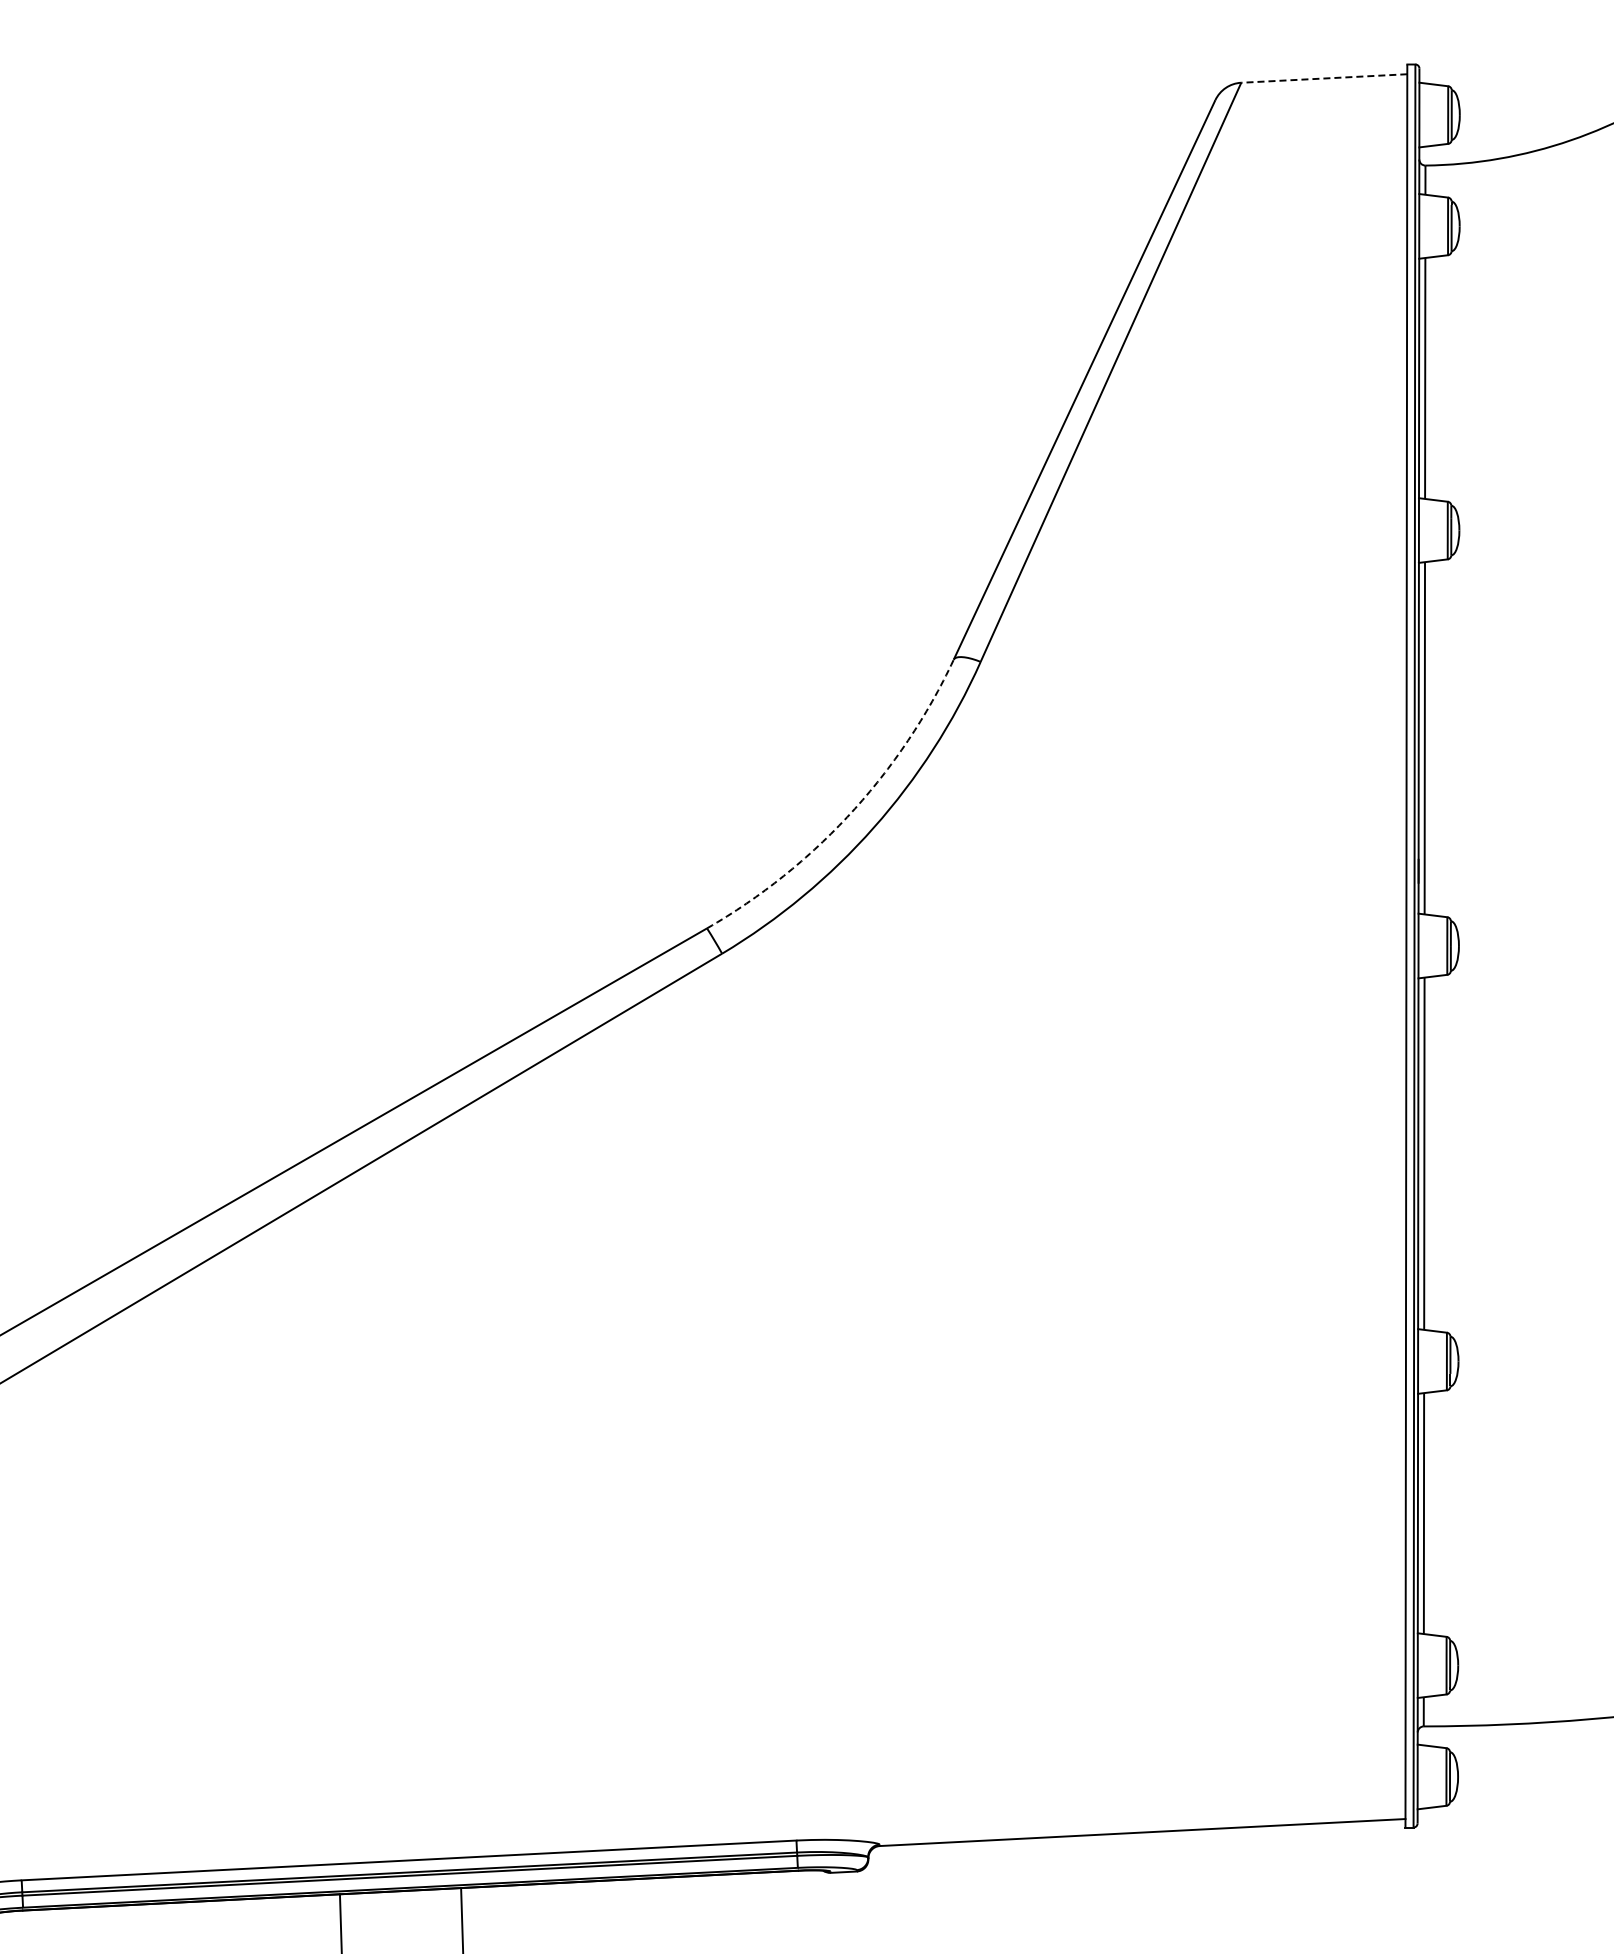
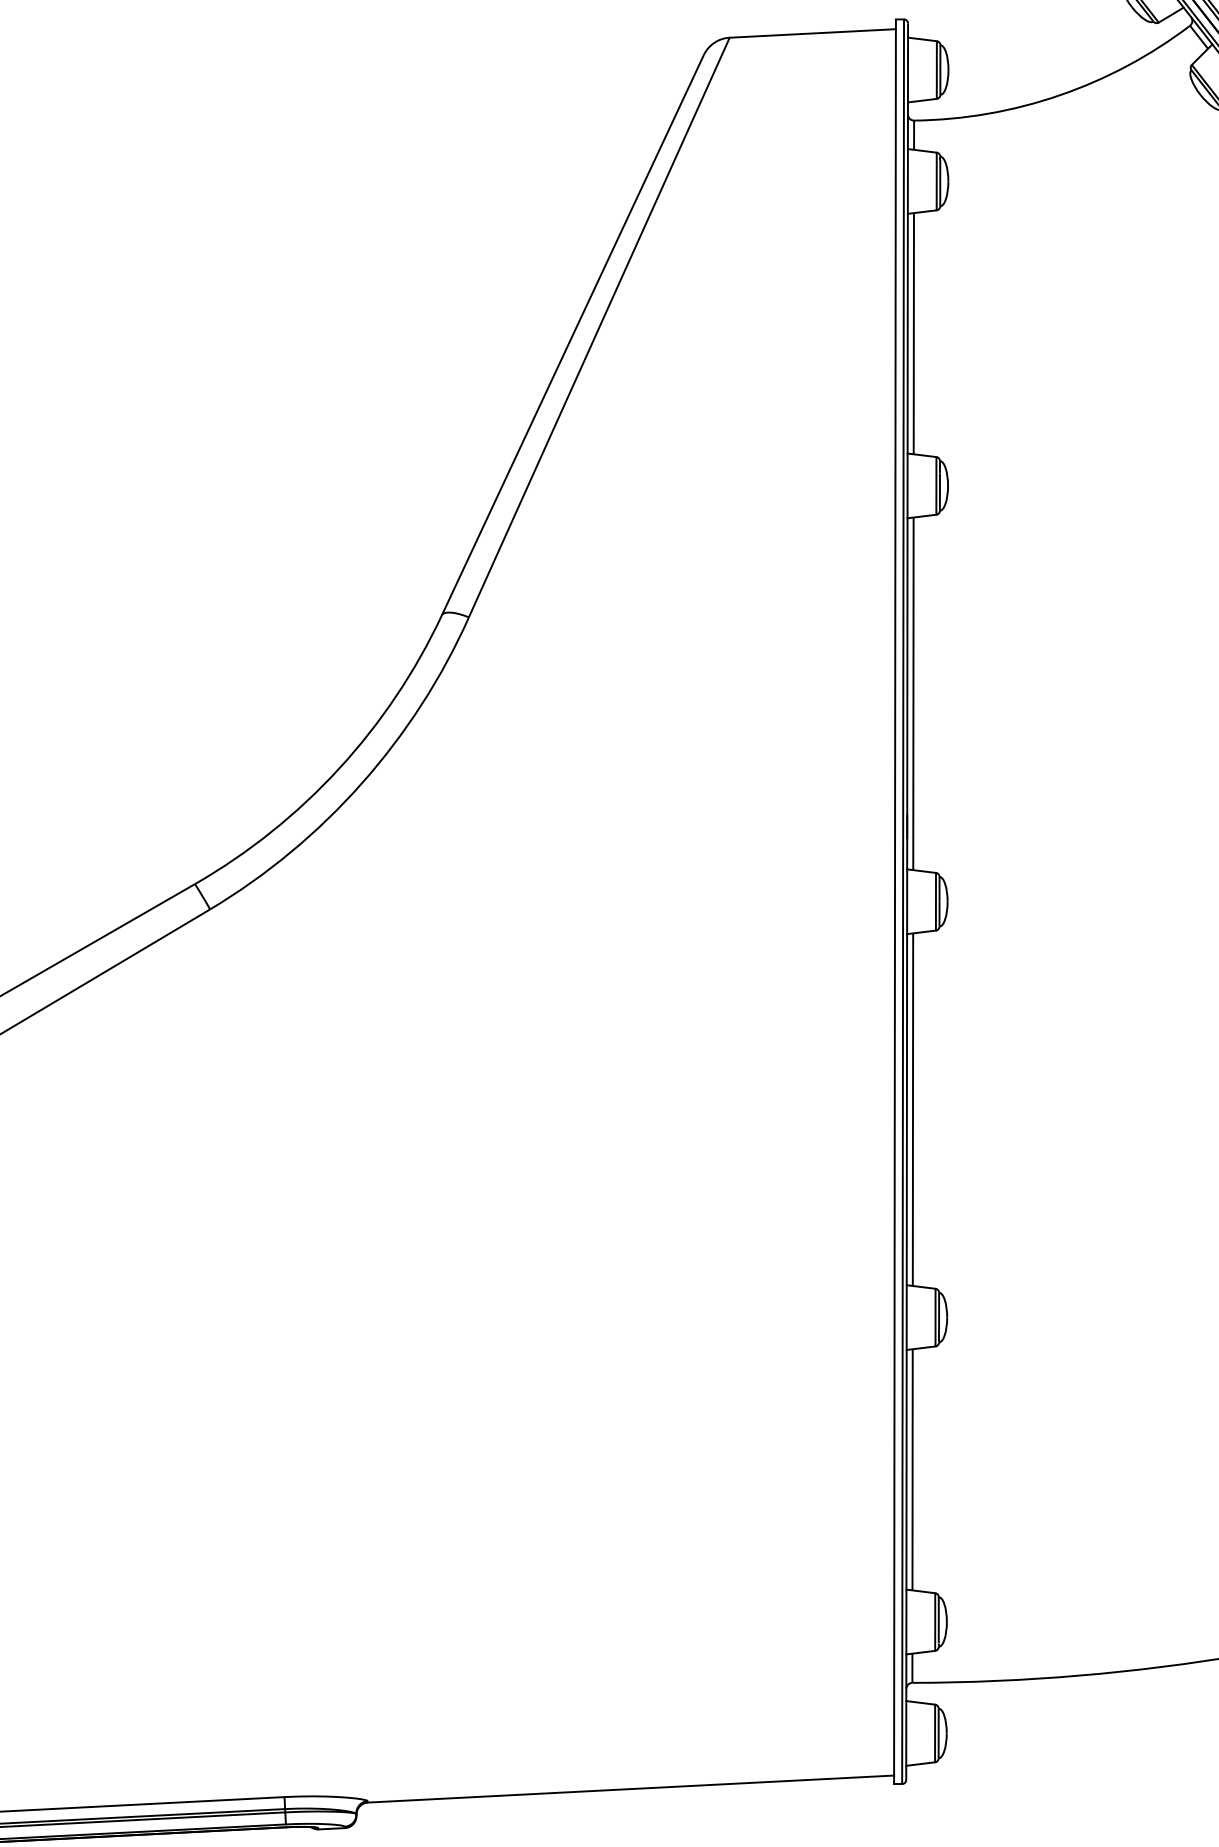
line: (1323, 78) -> (812, 33), dashed -> solid
arc: (851, 813) -> (339, 769), dashed -> solid

